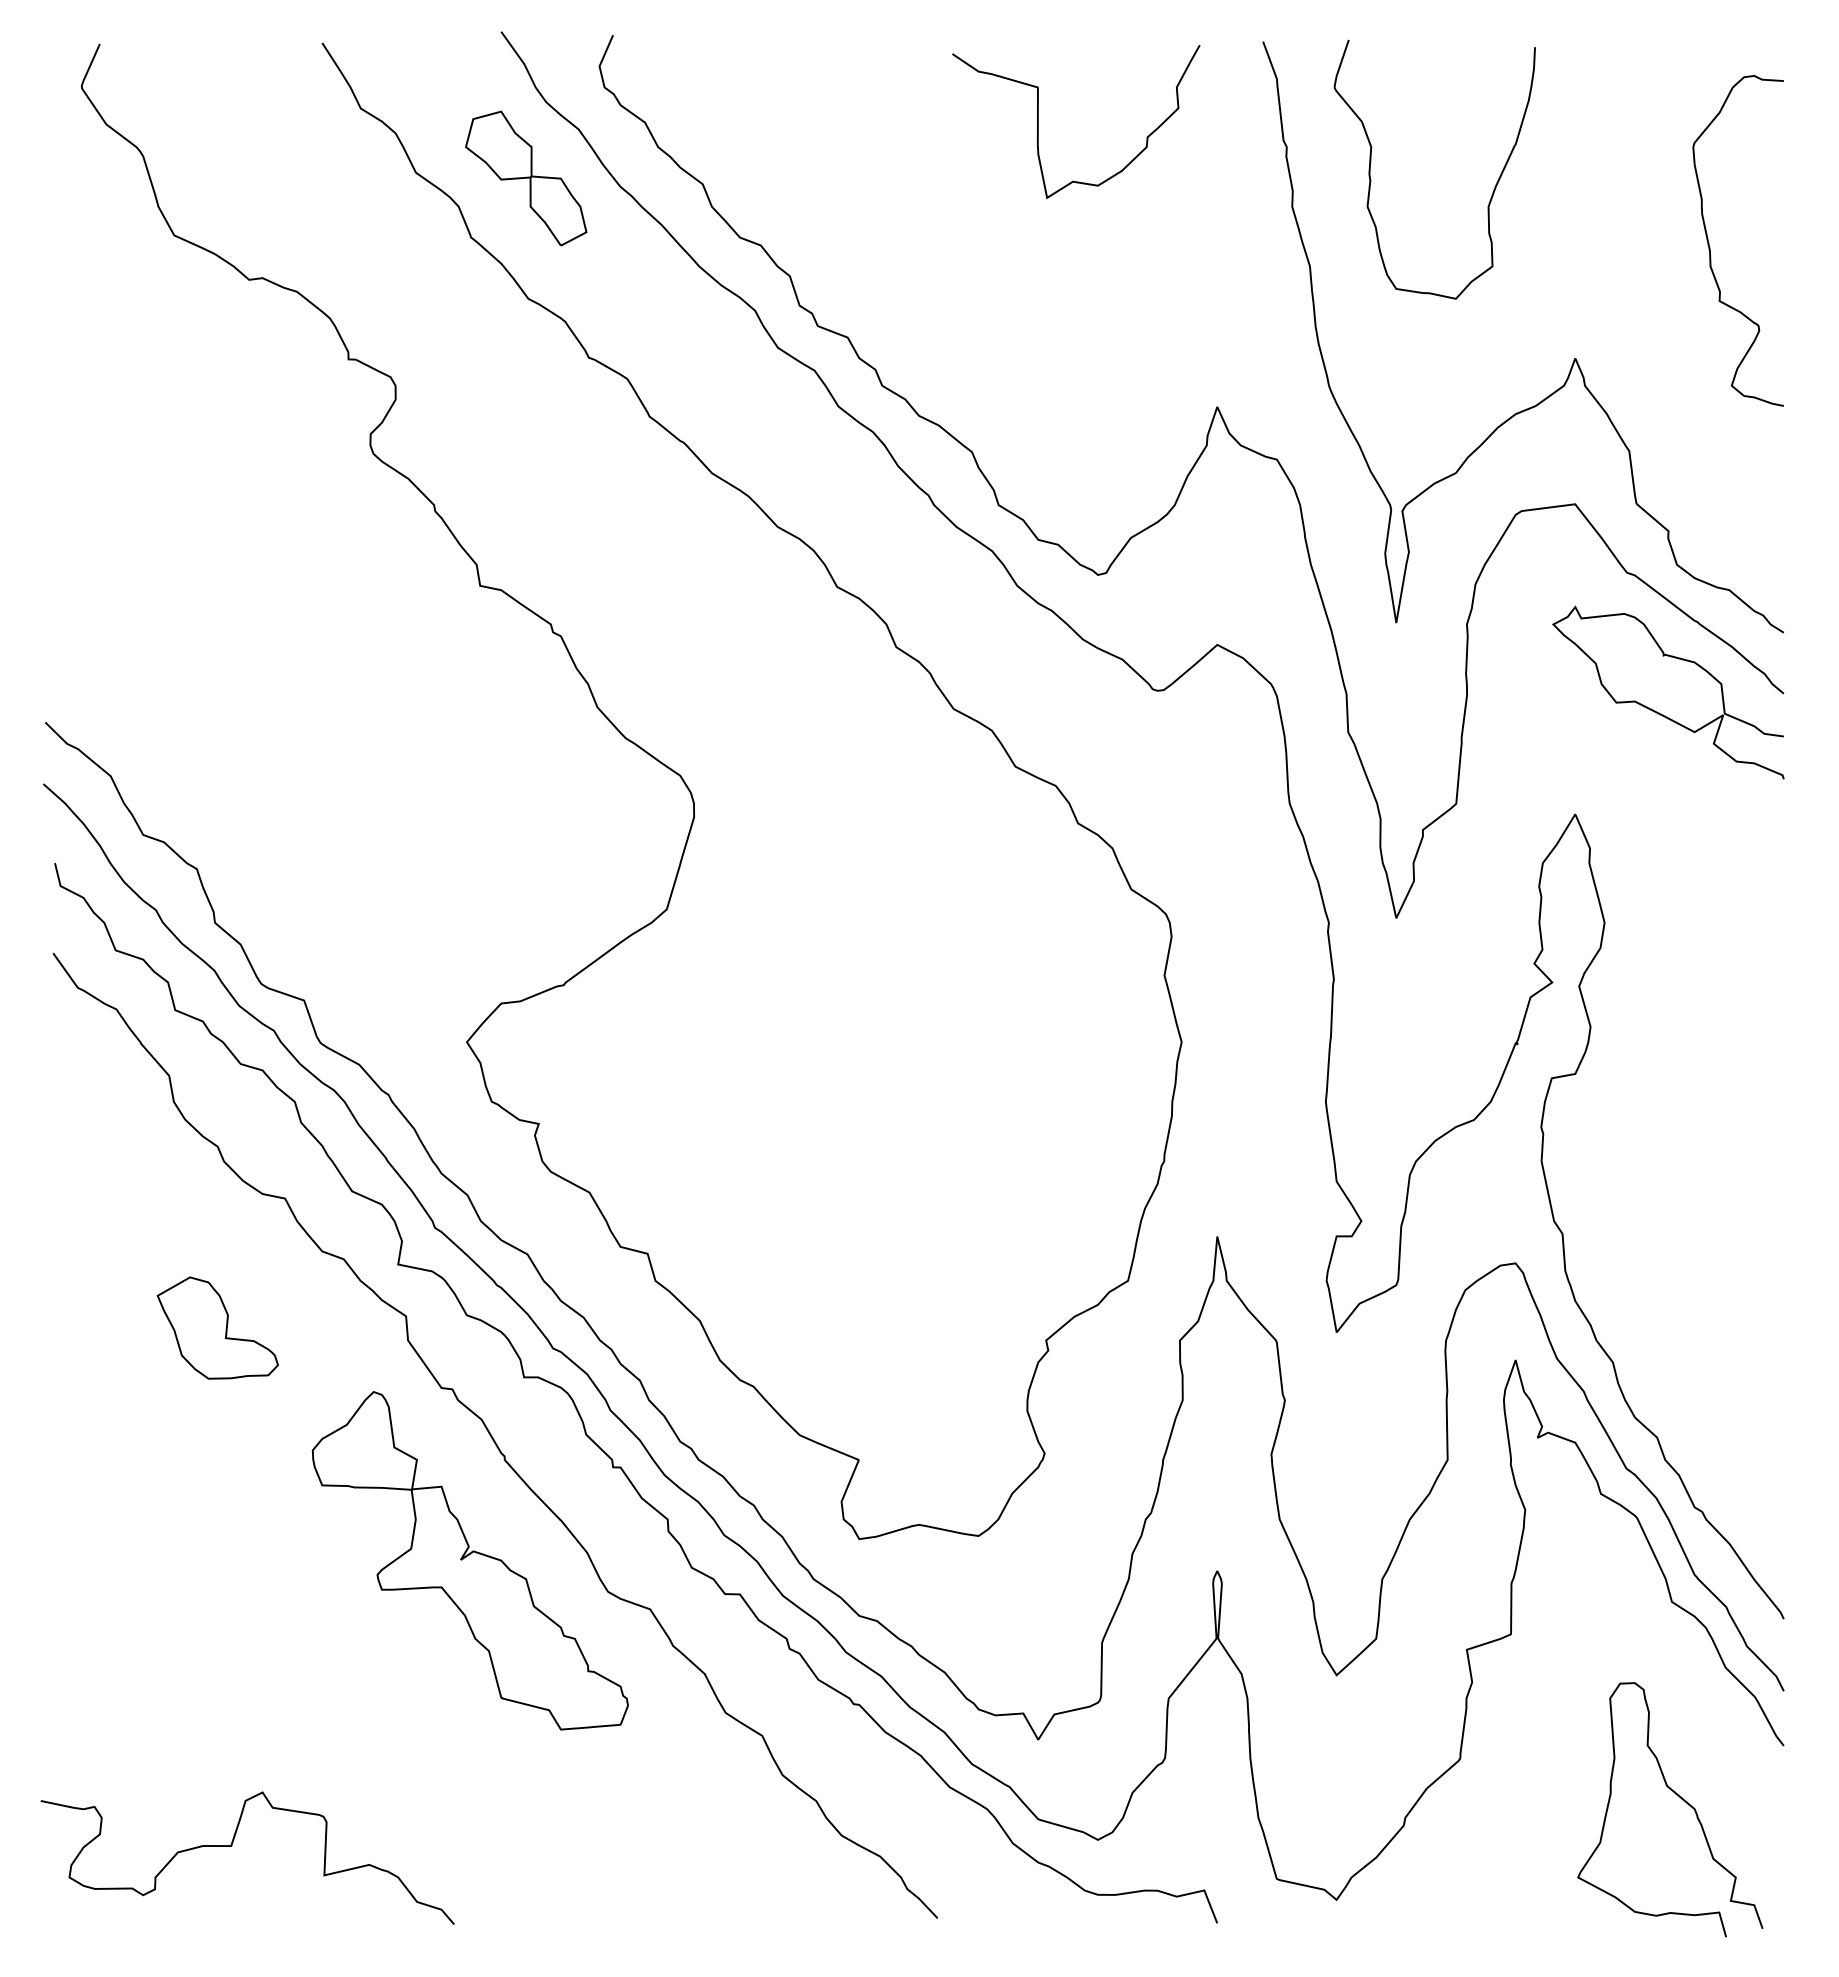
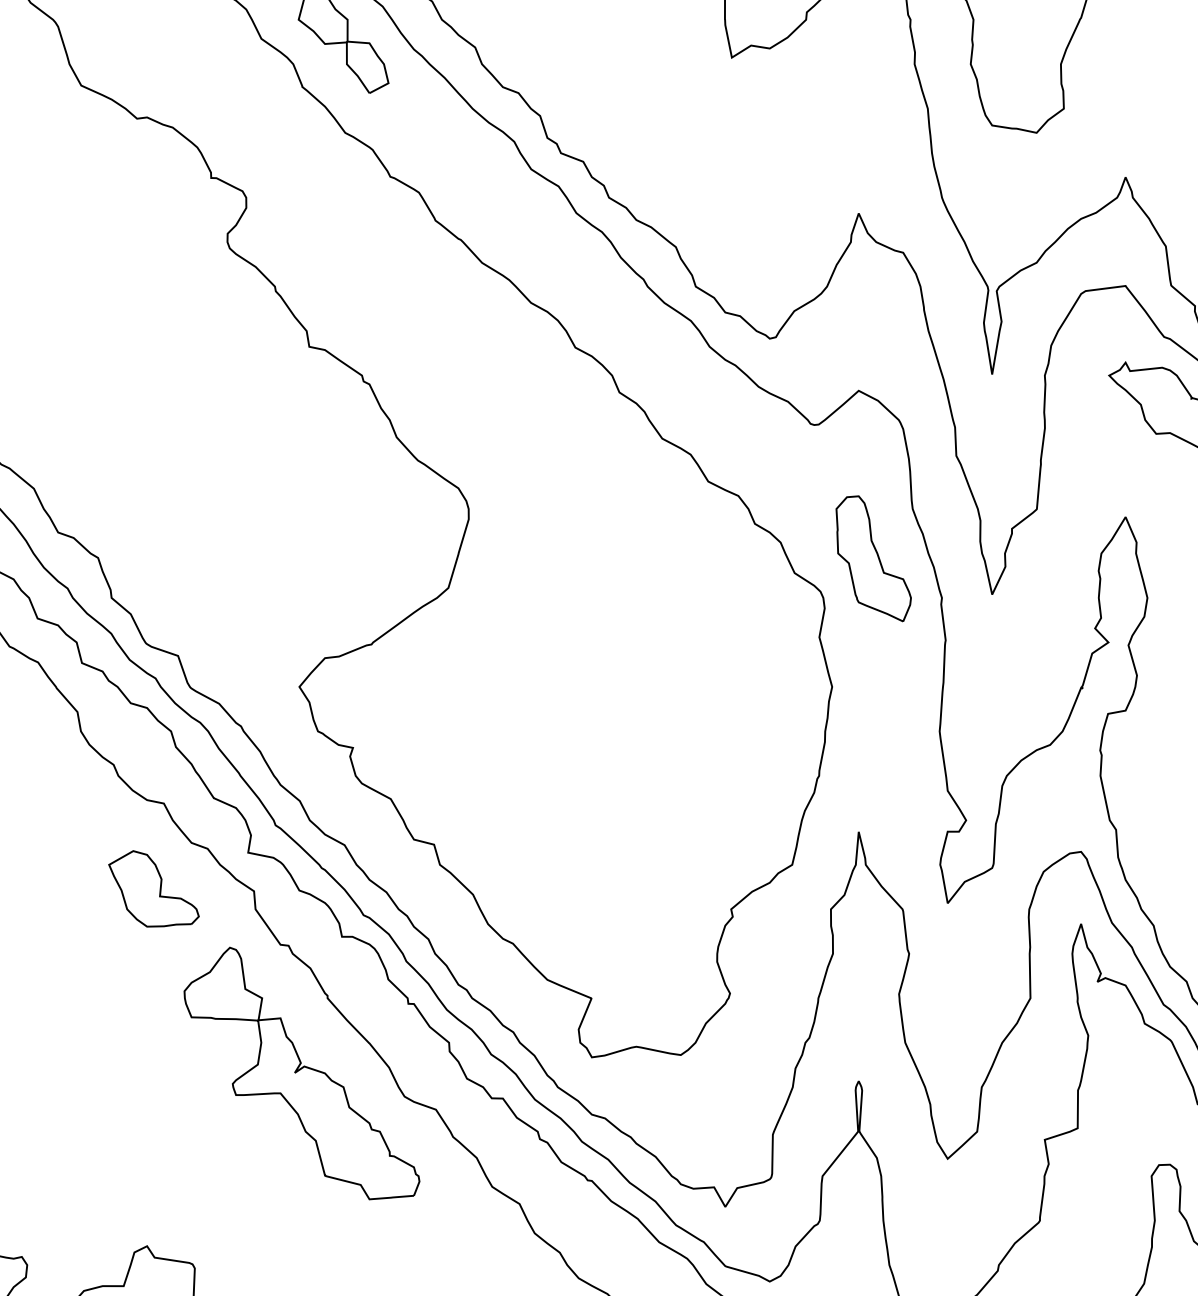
part: (1237, 869) -> (873, 558), added
part: (217, 1327) -> (153, 888), moved

